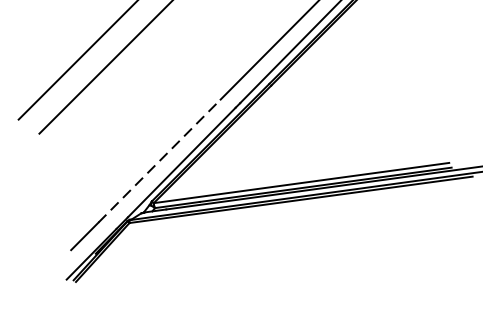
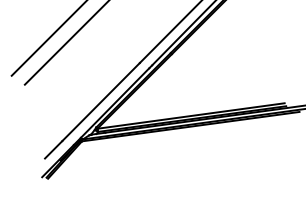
line: (160, 161) -> (101, 102), dashed -> solid

